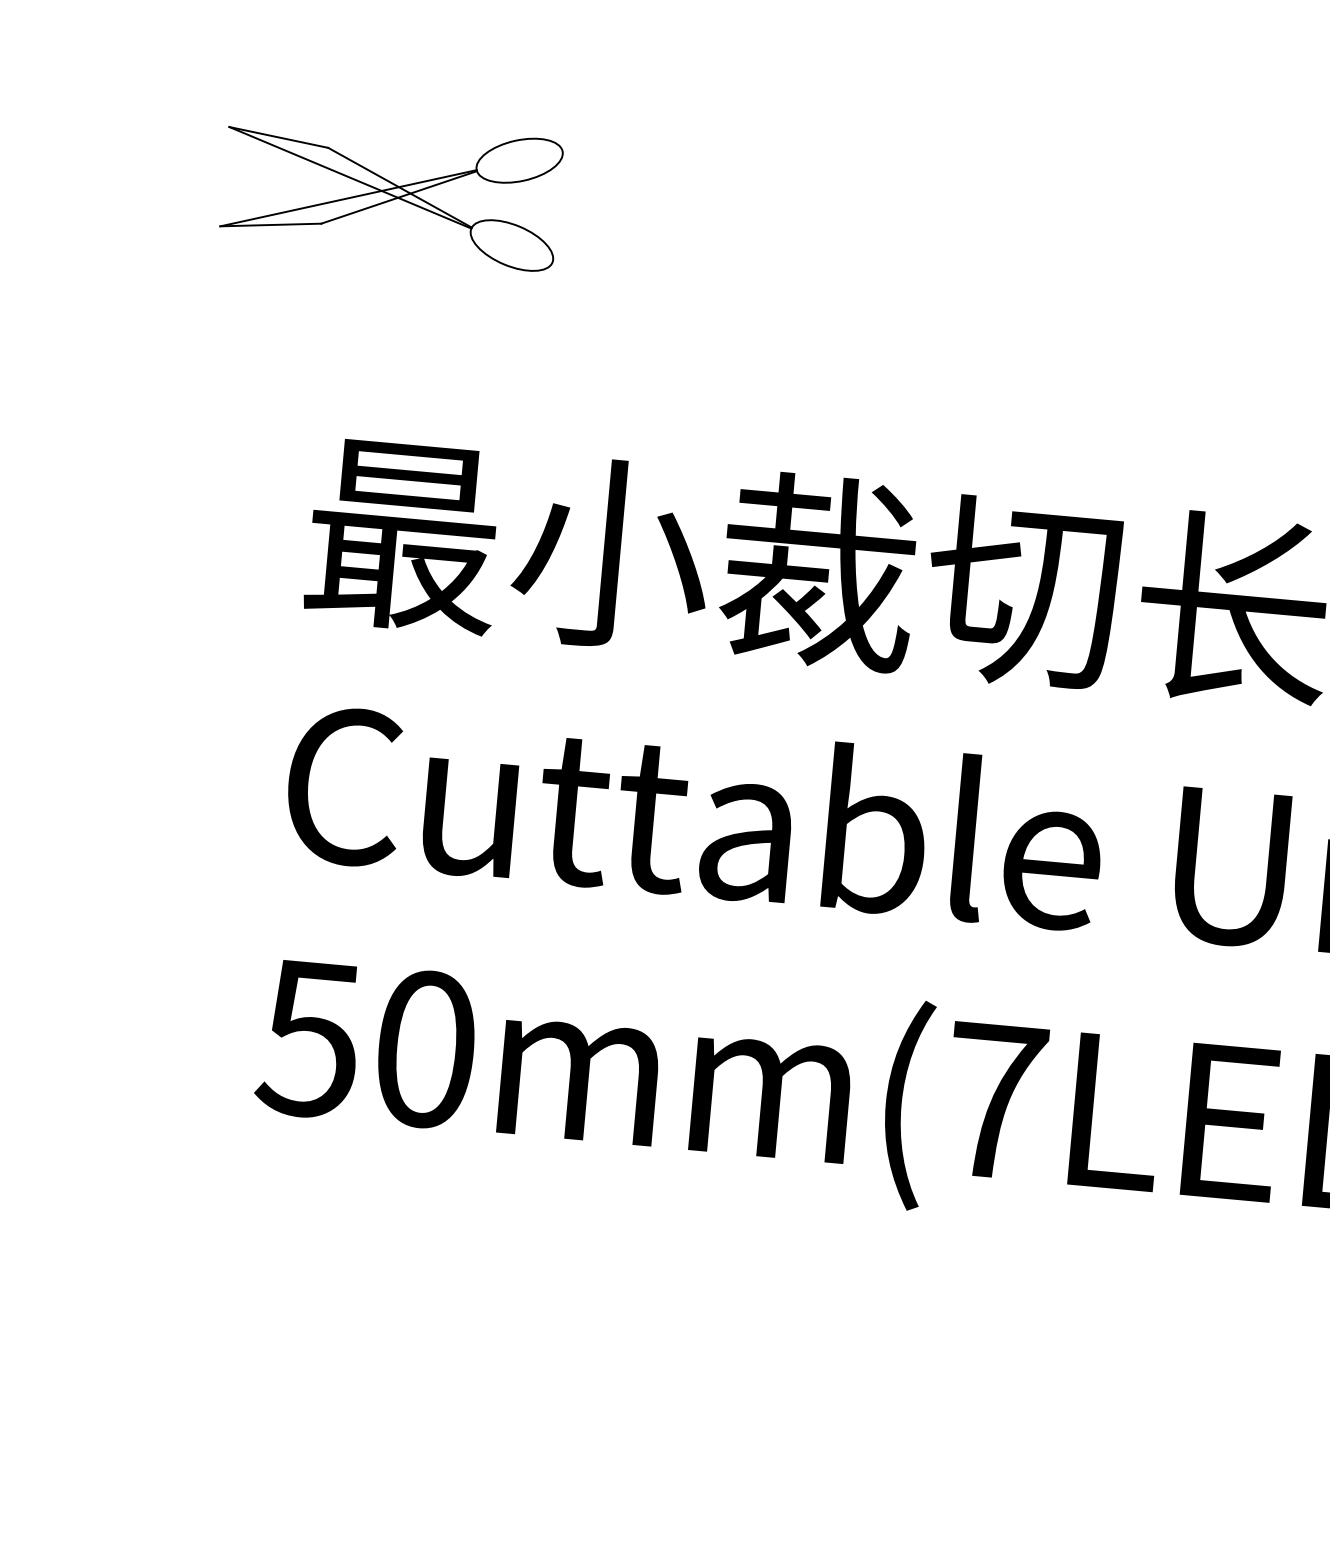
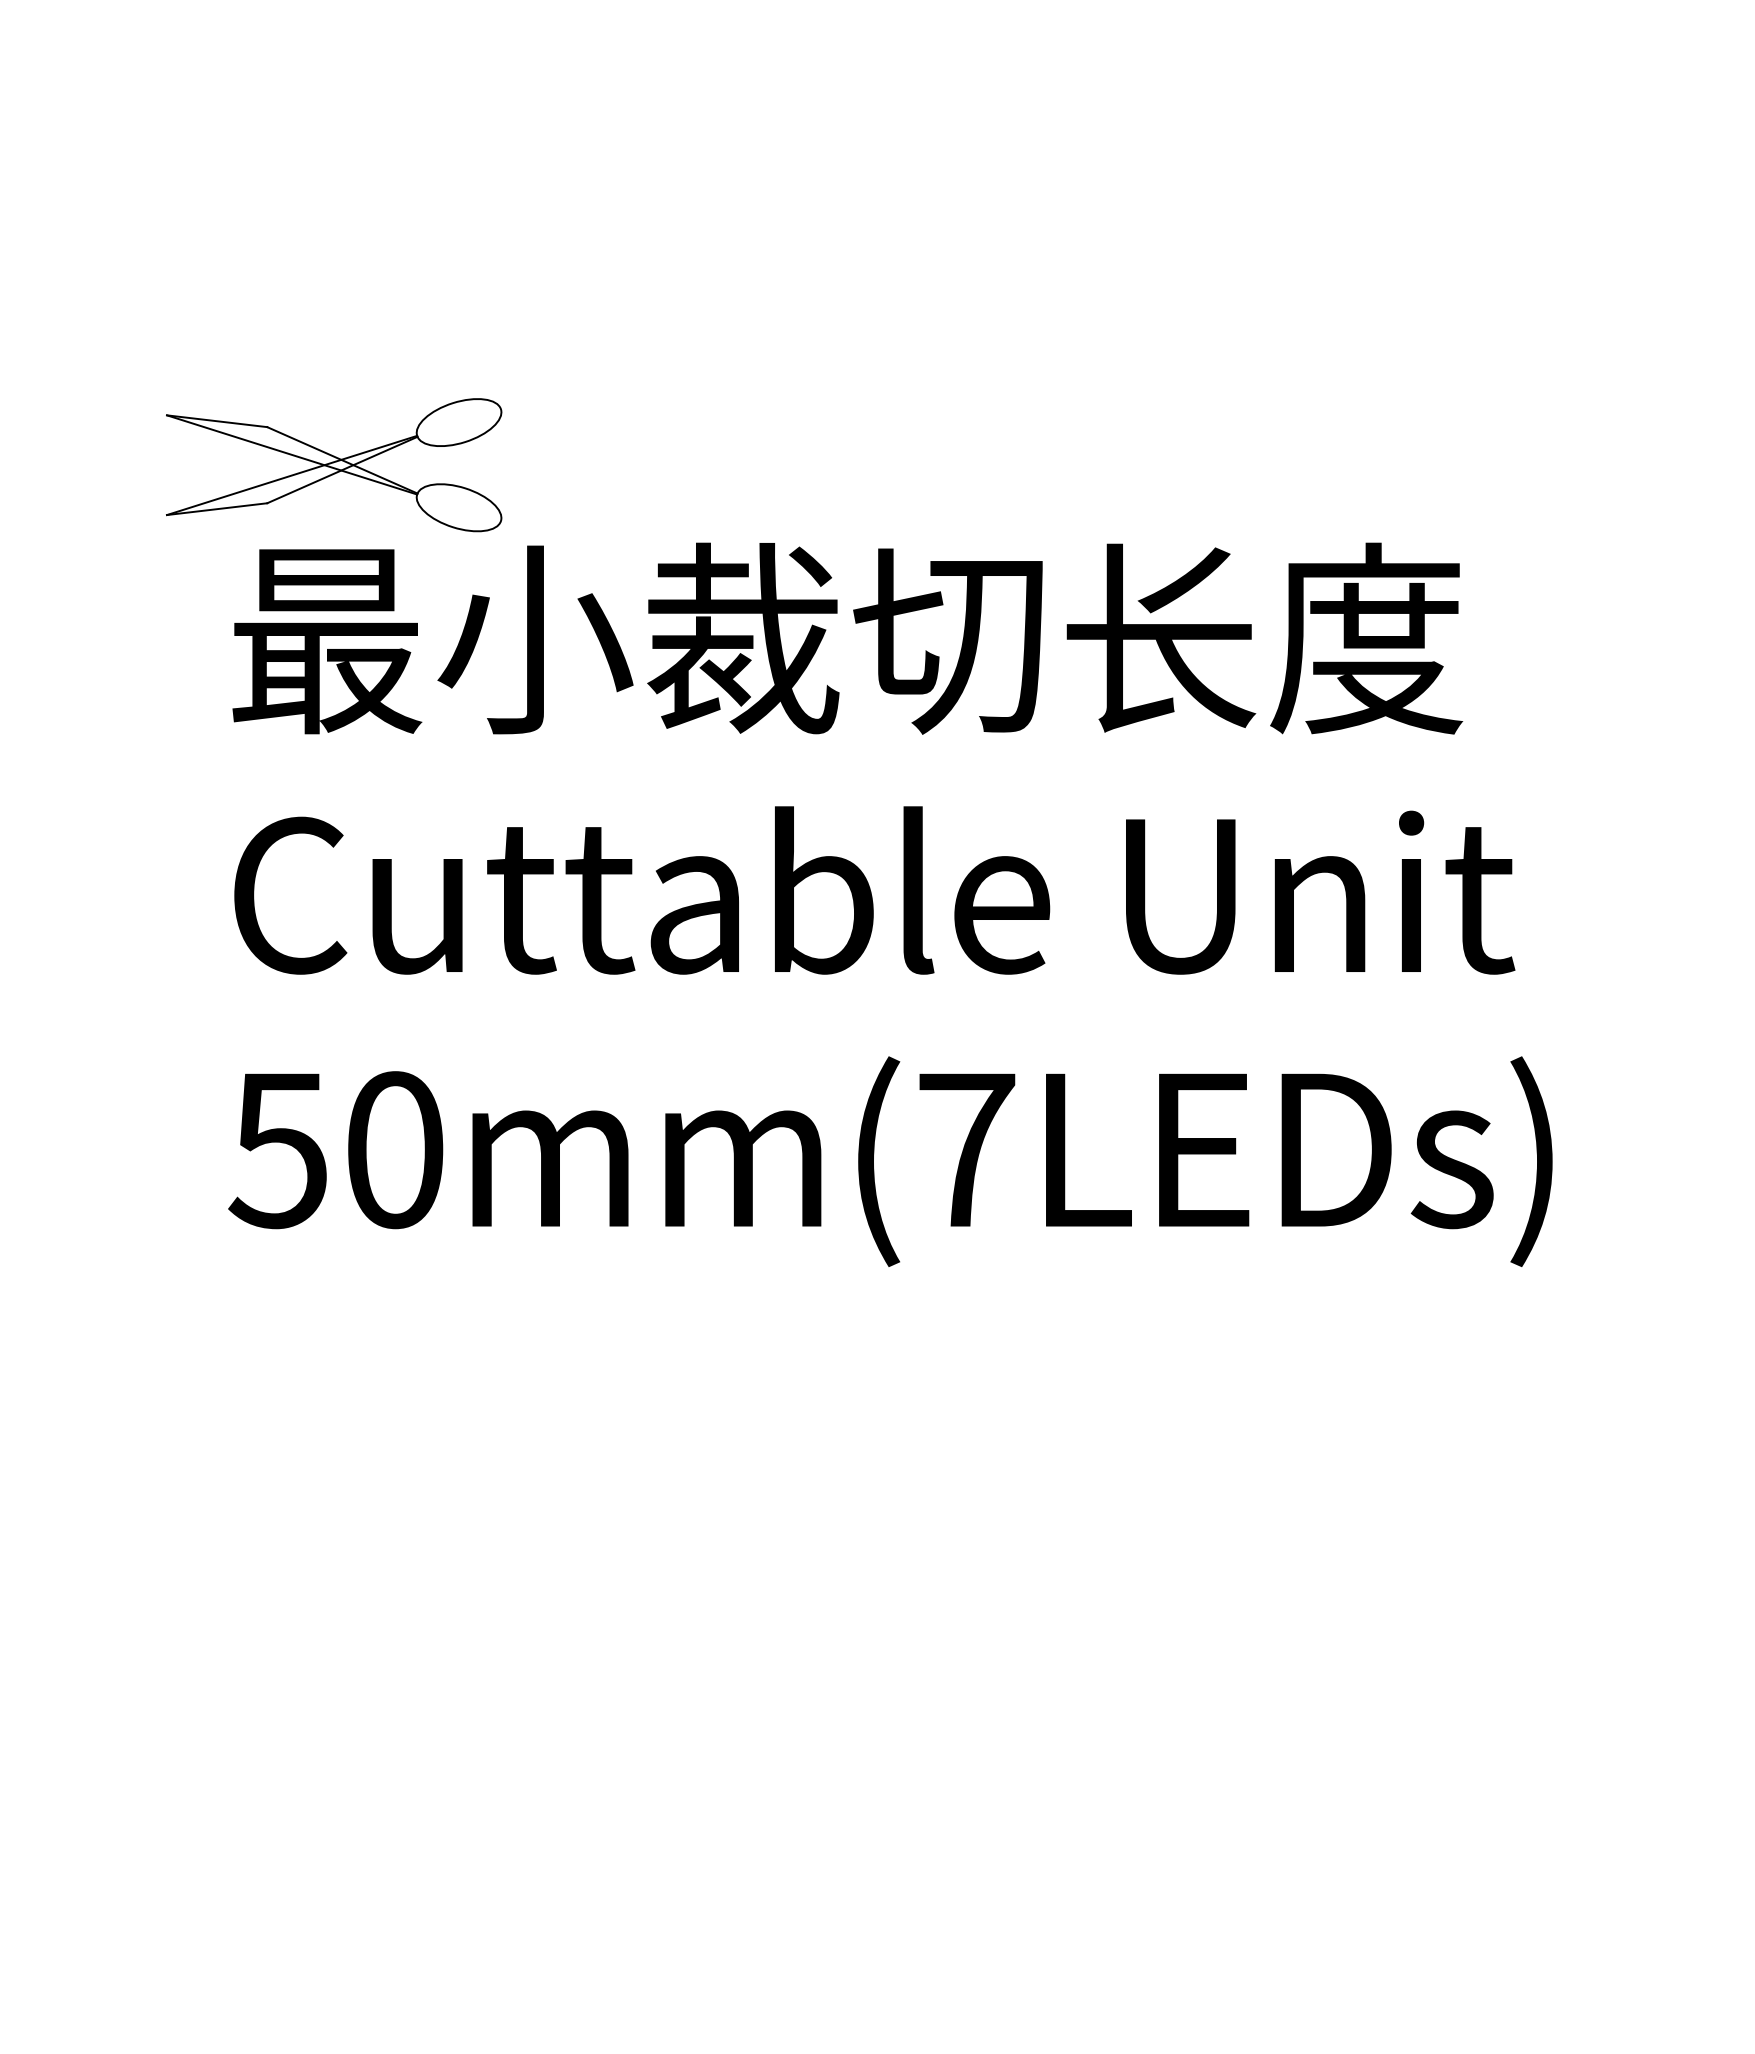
part: (391, 192) -> (334, 465), moved

